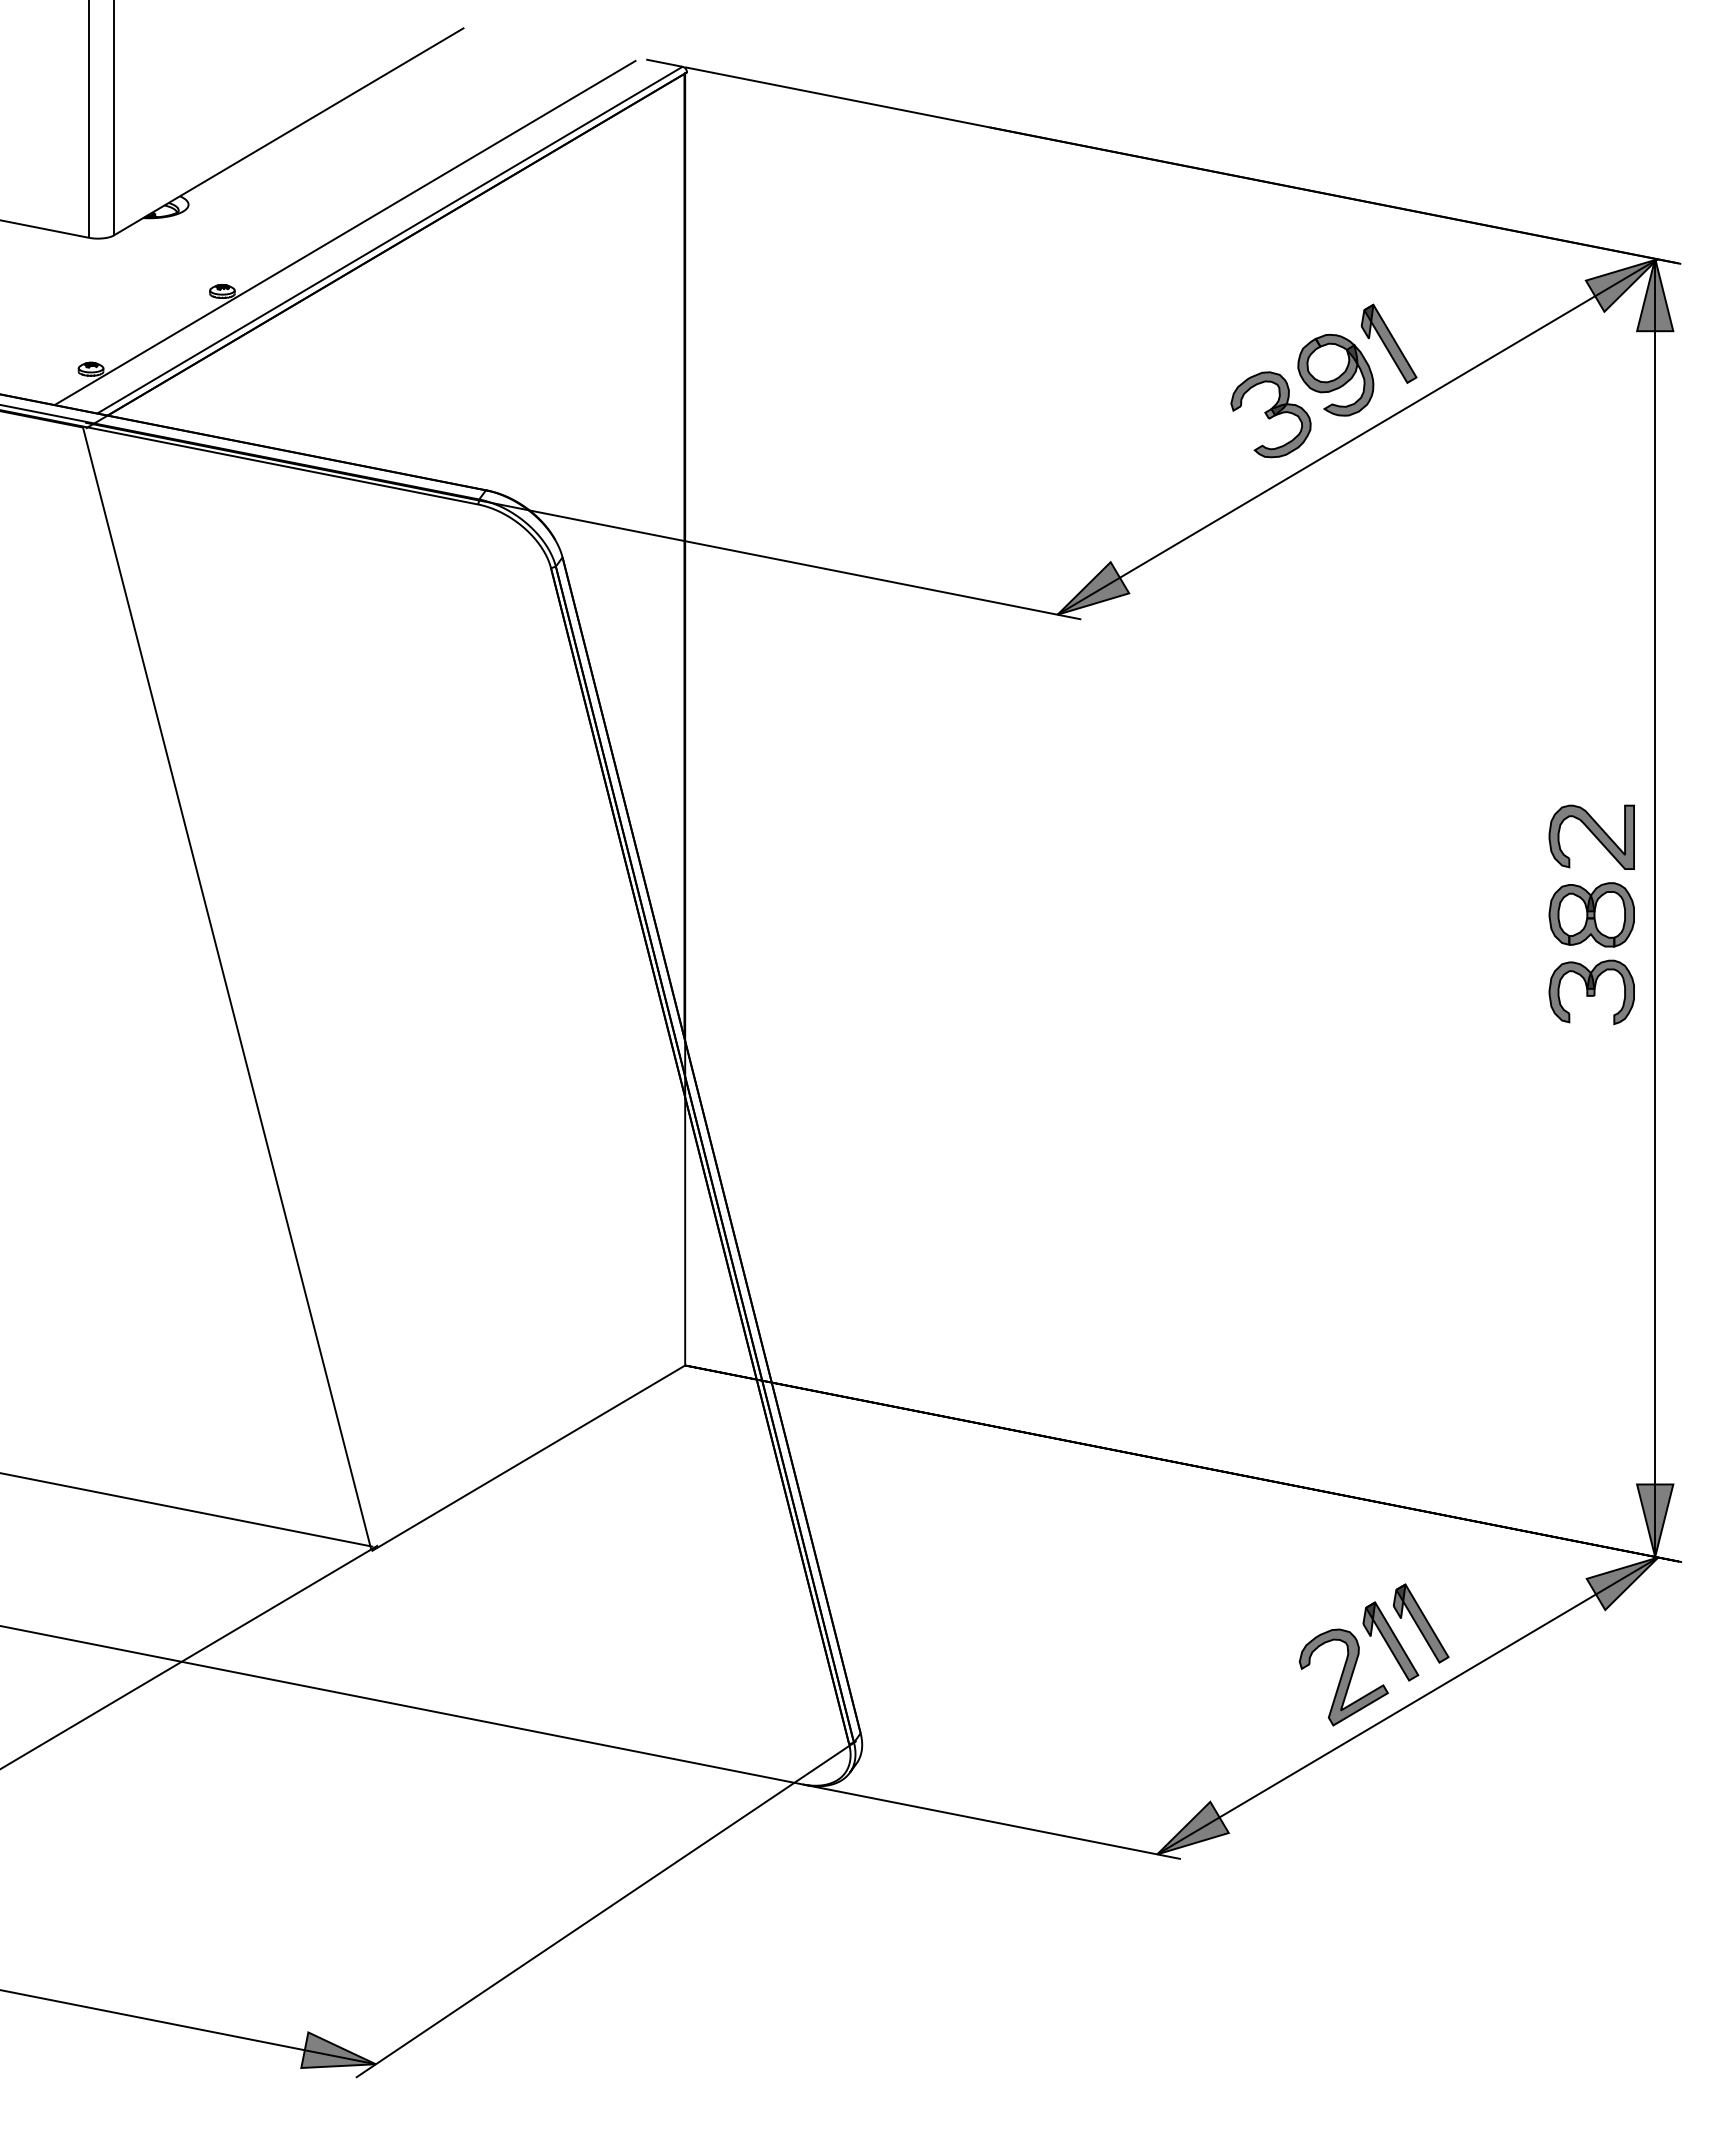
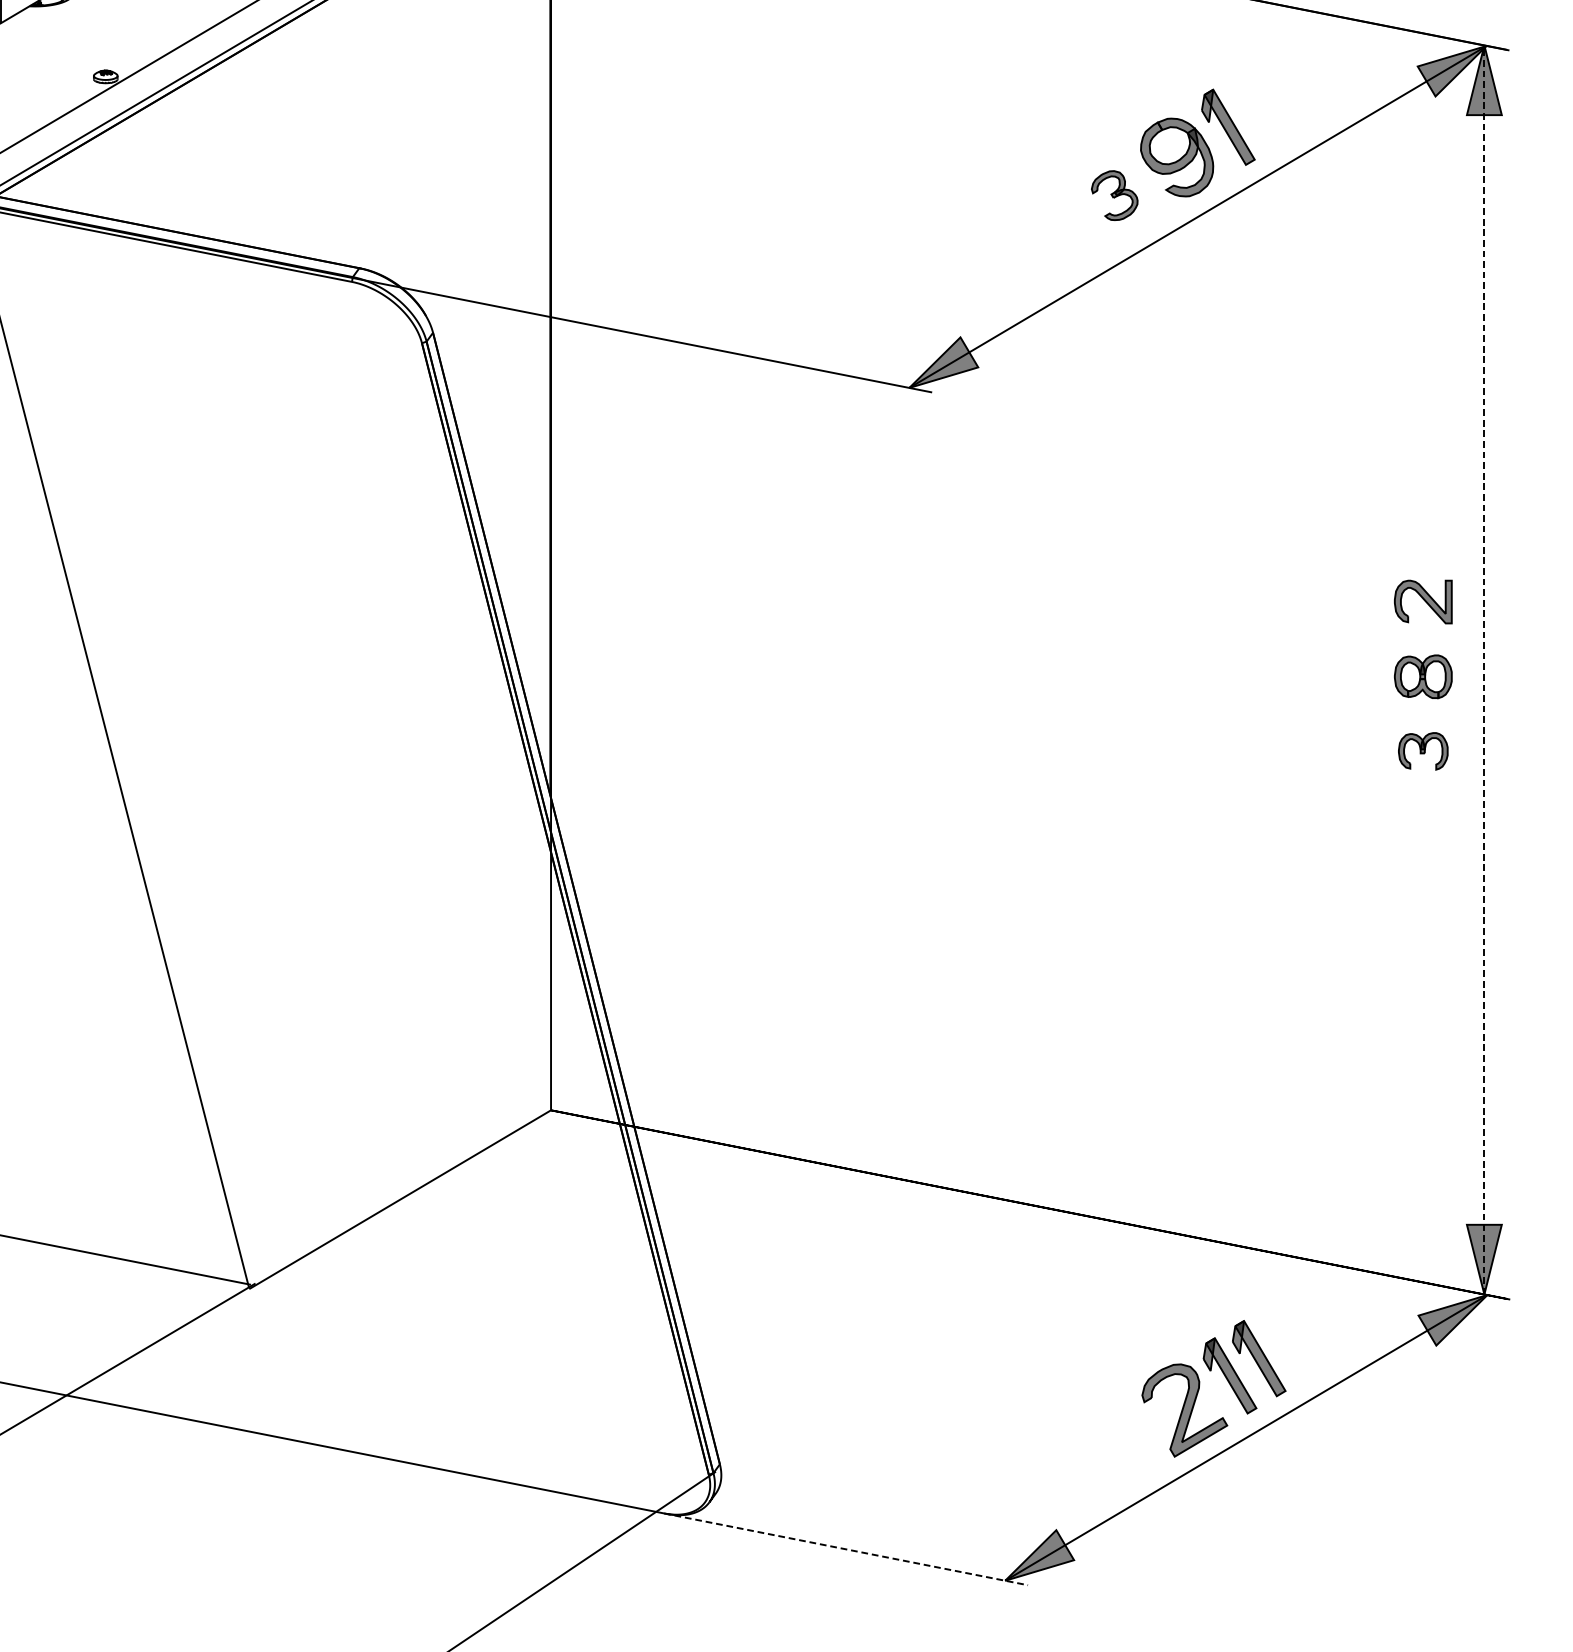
part: (1270, 414) -> (1114, 195), size x0.6
part: (1591, 836) -> (1423, 601), size x0.7
line: (1655, 907) -> (1484, 669), solid -> dashed
part: (1591, 914) -> (1423, 676), size x0.7
part: (1591, 992) -> (1423, 751), size x0.6
line: (991, 1821) -> (845, 1549), solid -> dashed

